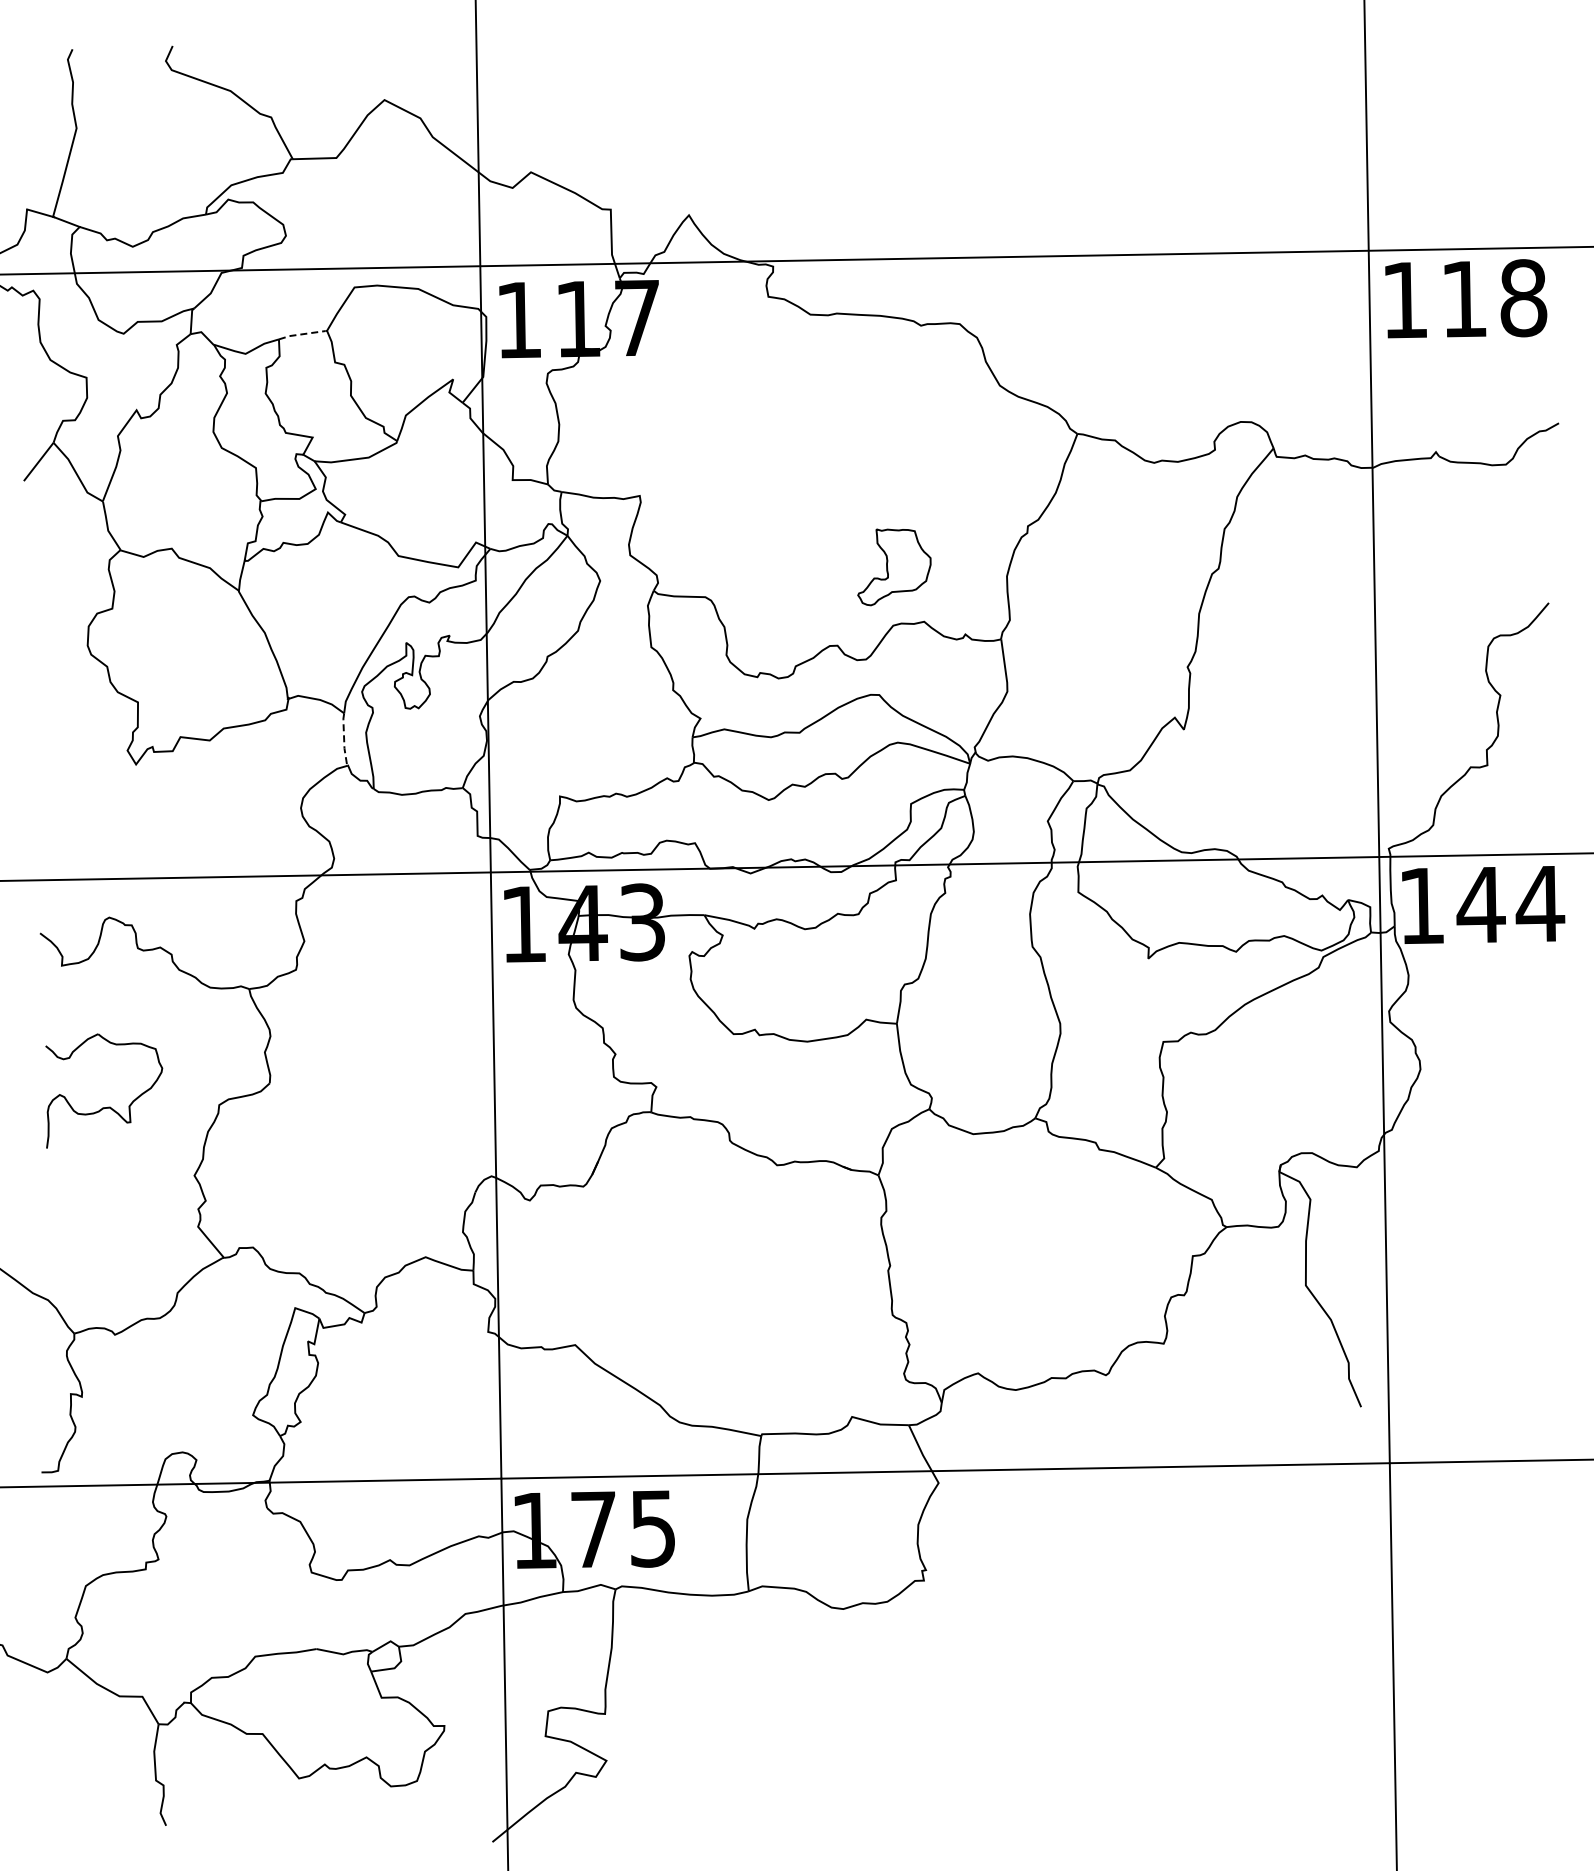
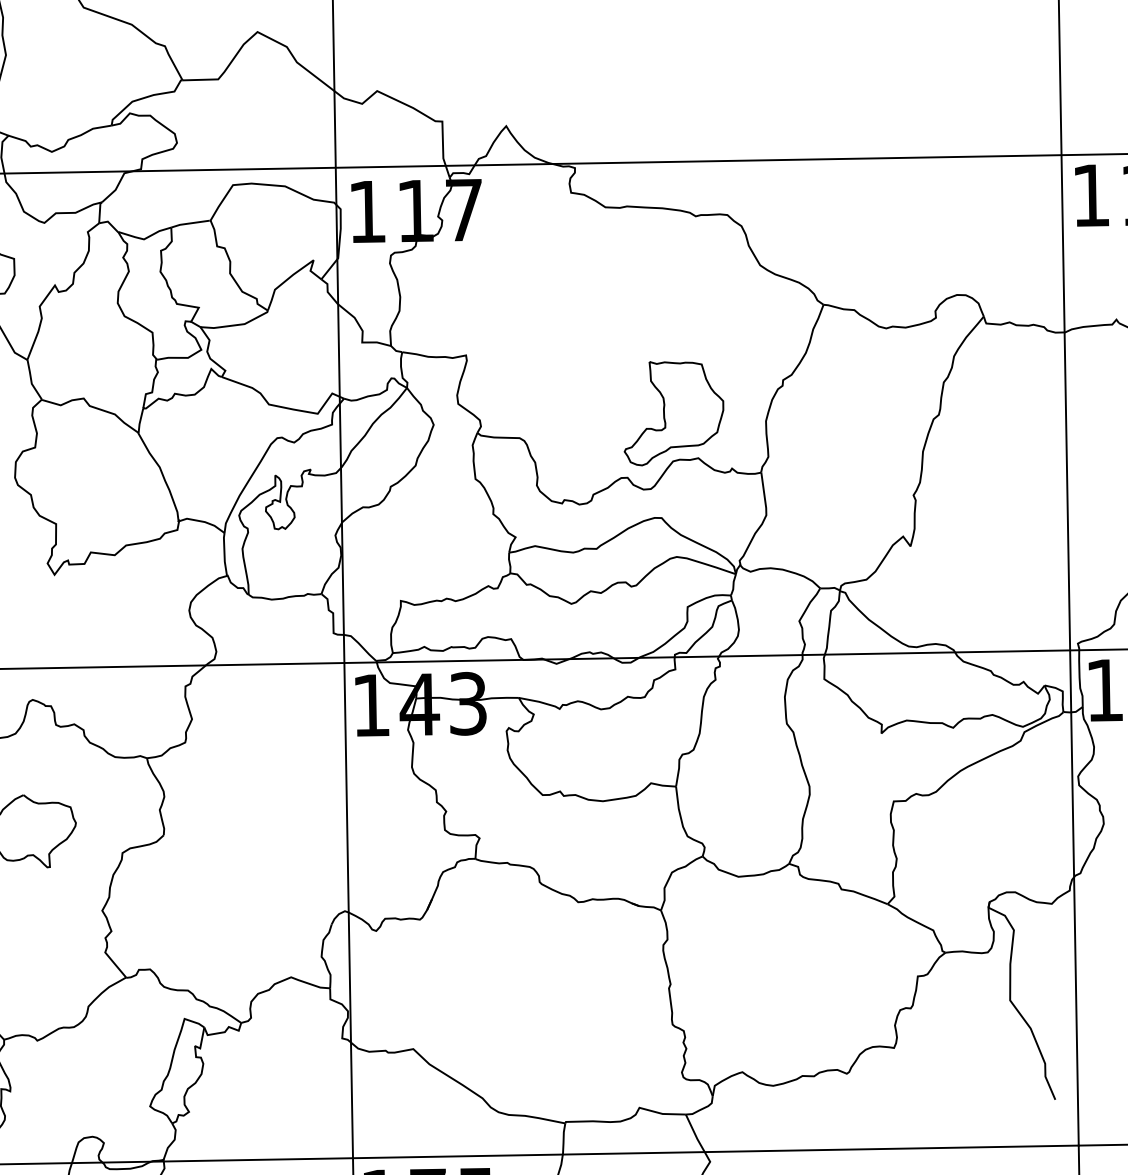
line: (301, 334) -> (189, 223), dashed -> solid
part: (894, 567) -> (674, 413), size x1.67
line: (344, 739) -> (224, 554), dashed -> solid

